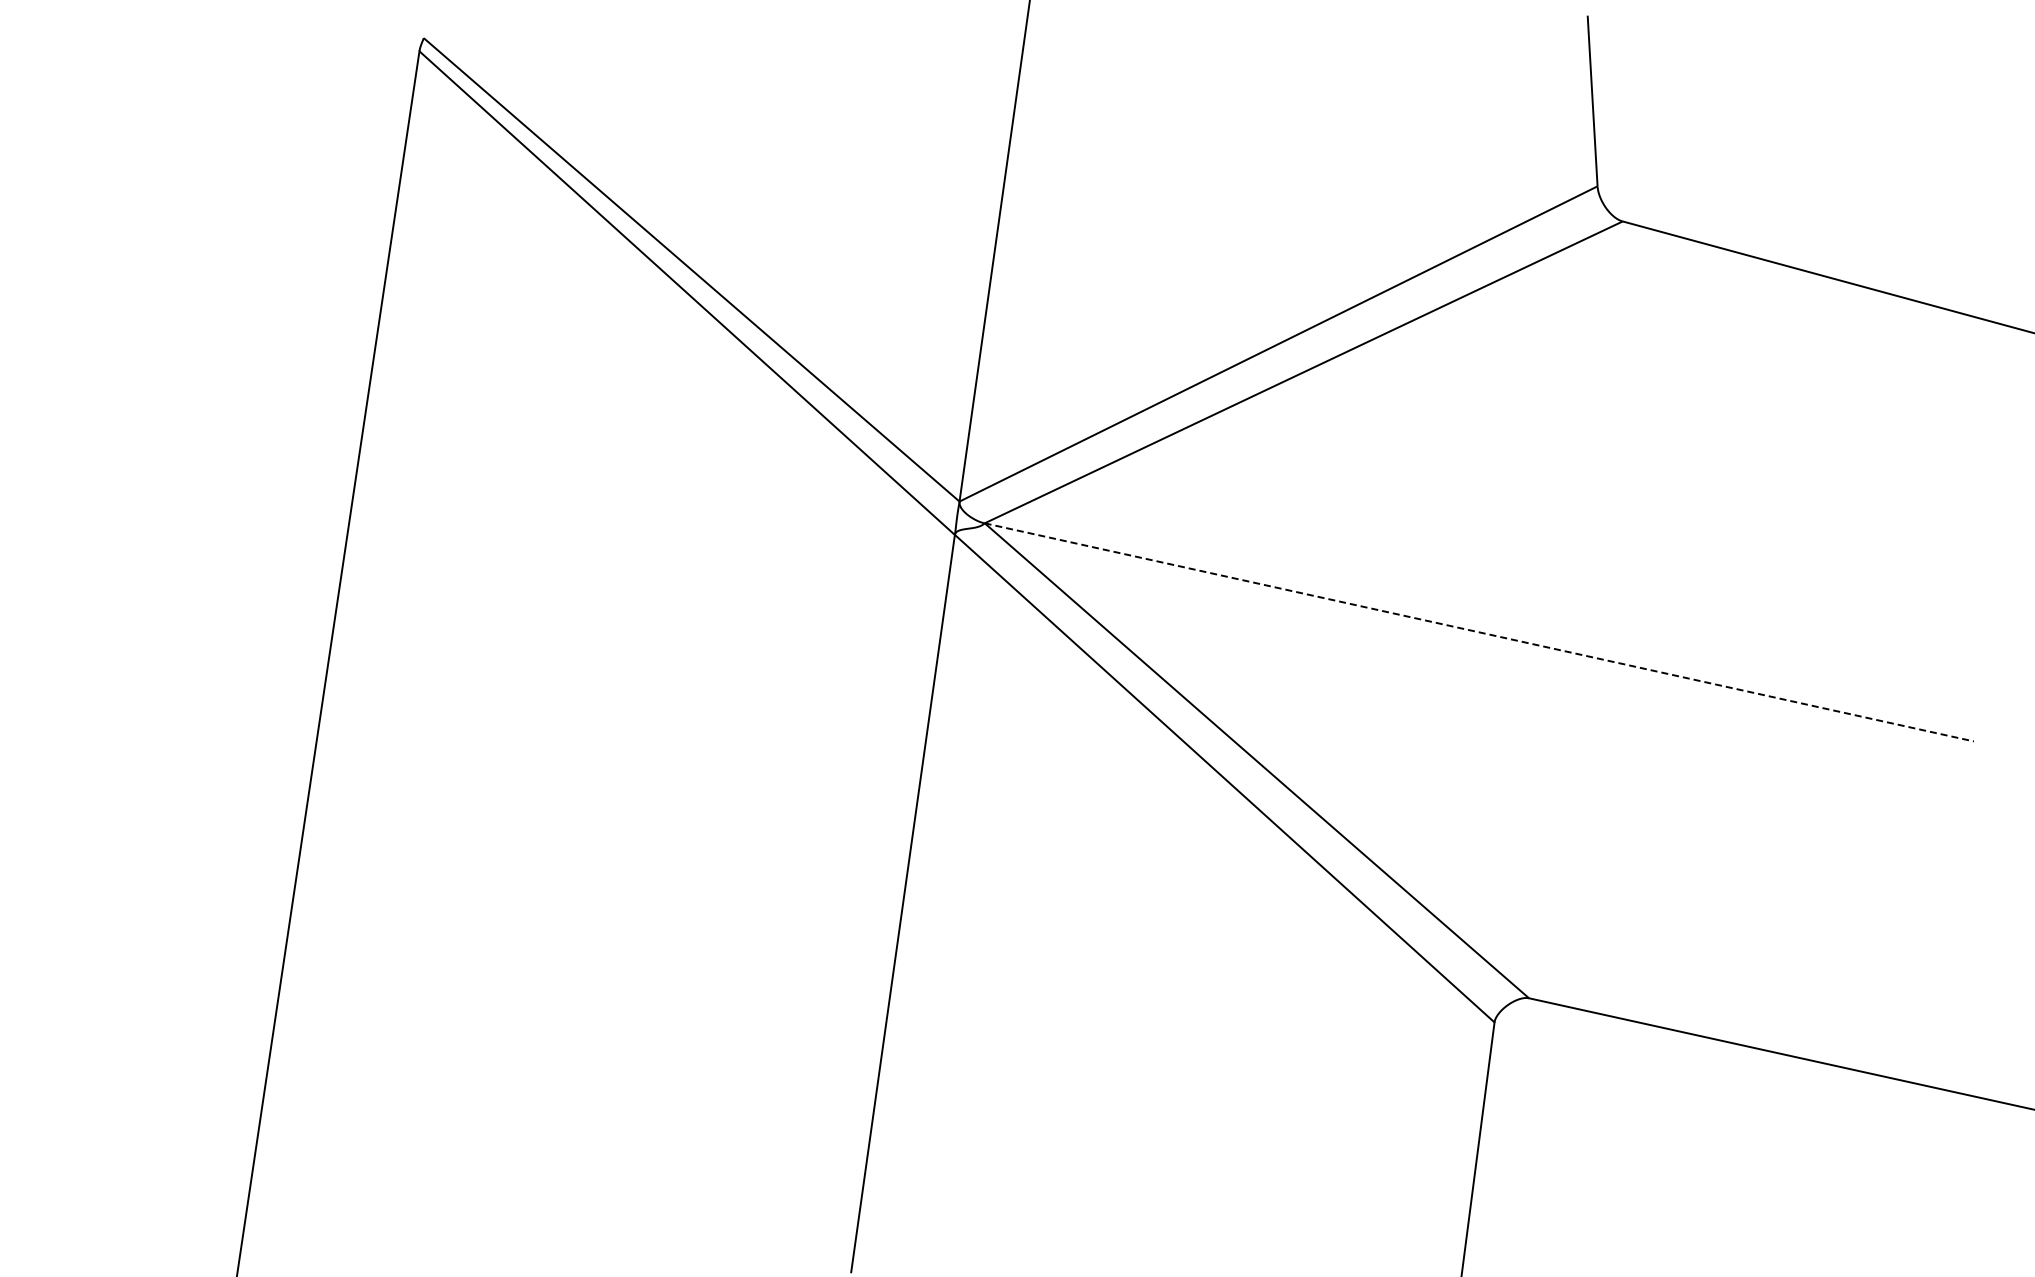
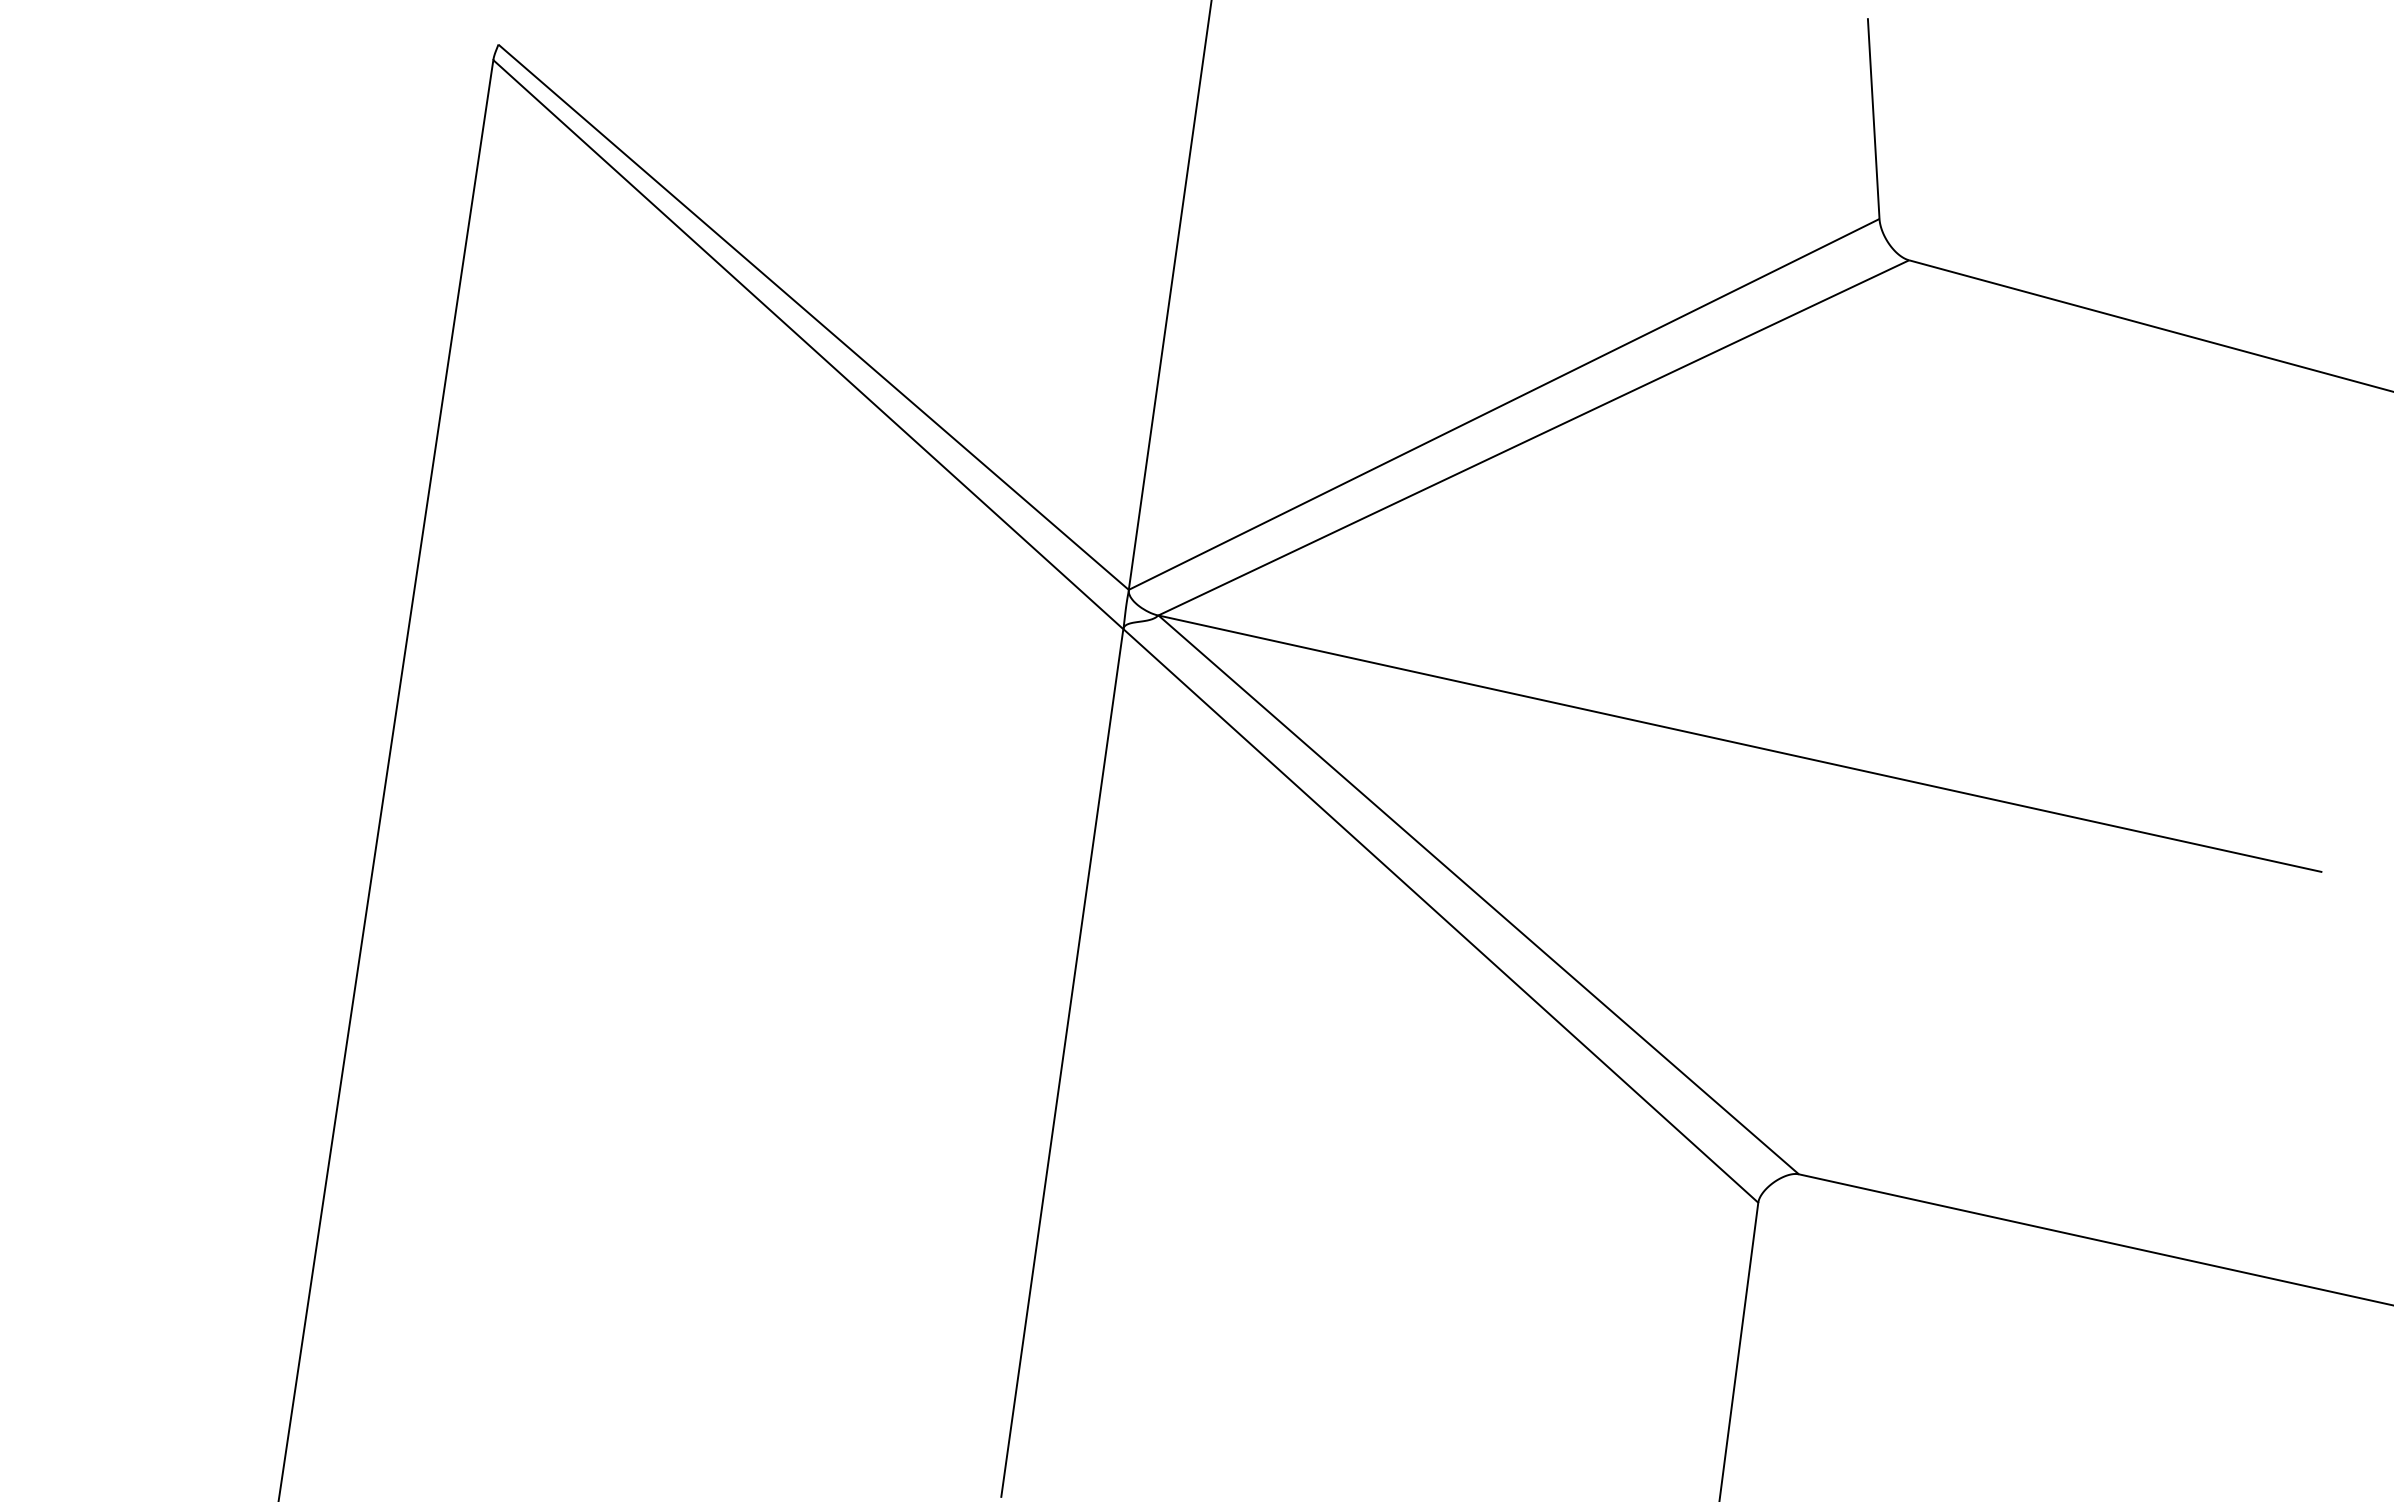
line: (1480, 632) -> (1741, 743), dashed -> solid

